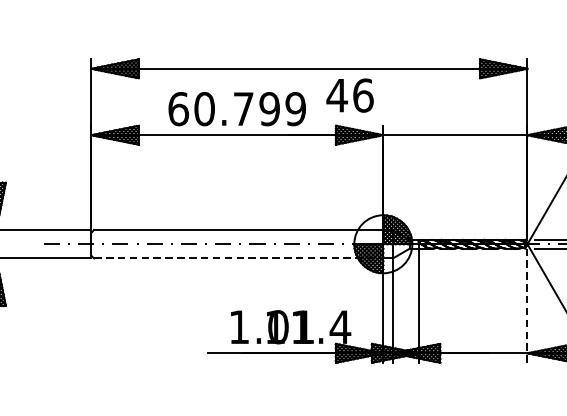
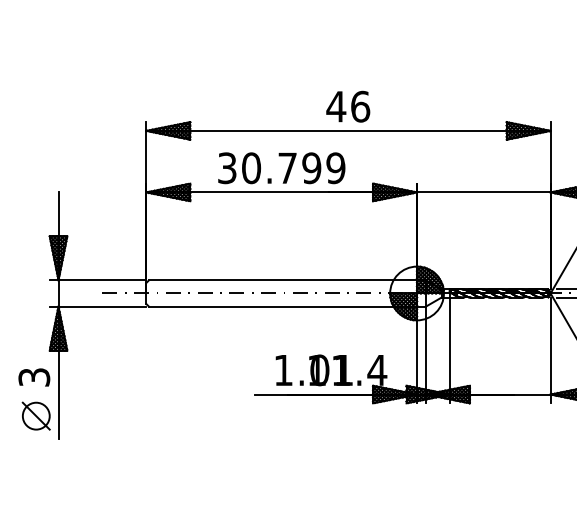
text: (350, 95) -> (348, 106), moved
text: (178, 109) -> (227, 168), 60.799 -> 30.799
line: (239, 258) -> (283, 306), dashed -> solid
line: (527, 305) -> (550, 350), dashed -> solid

